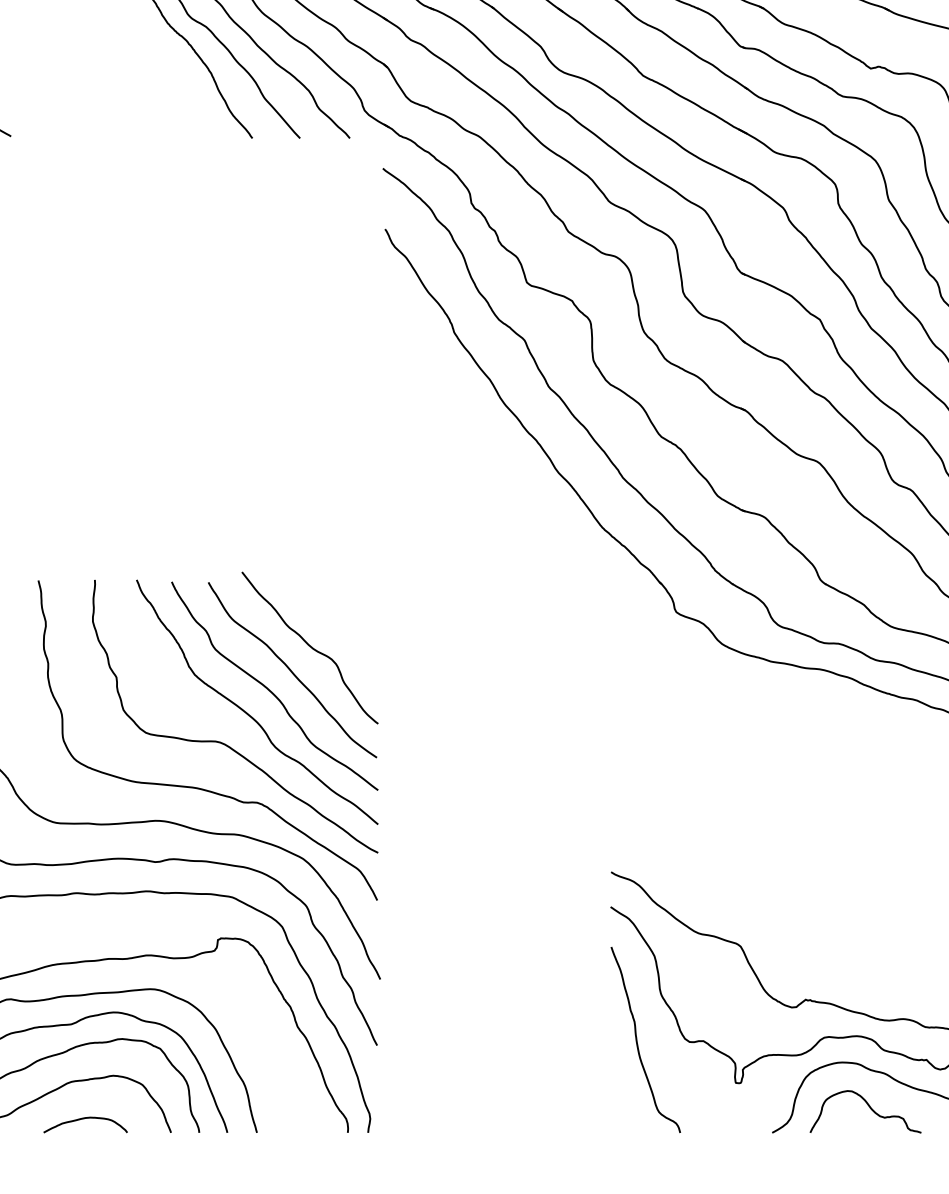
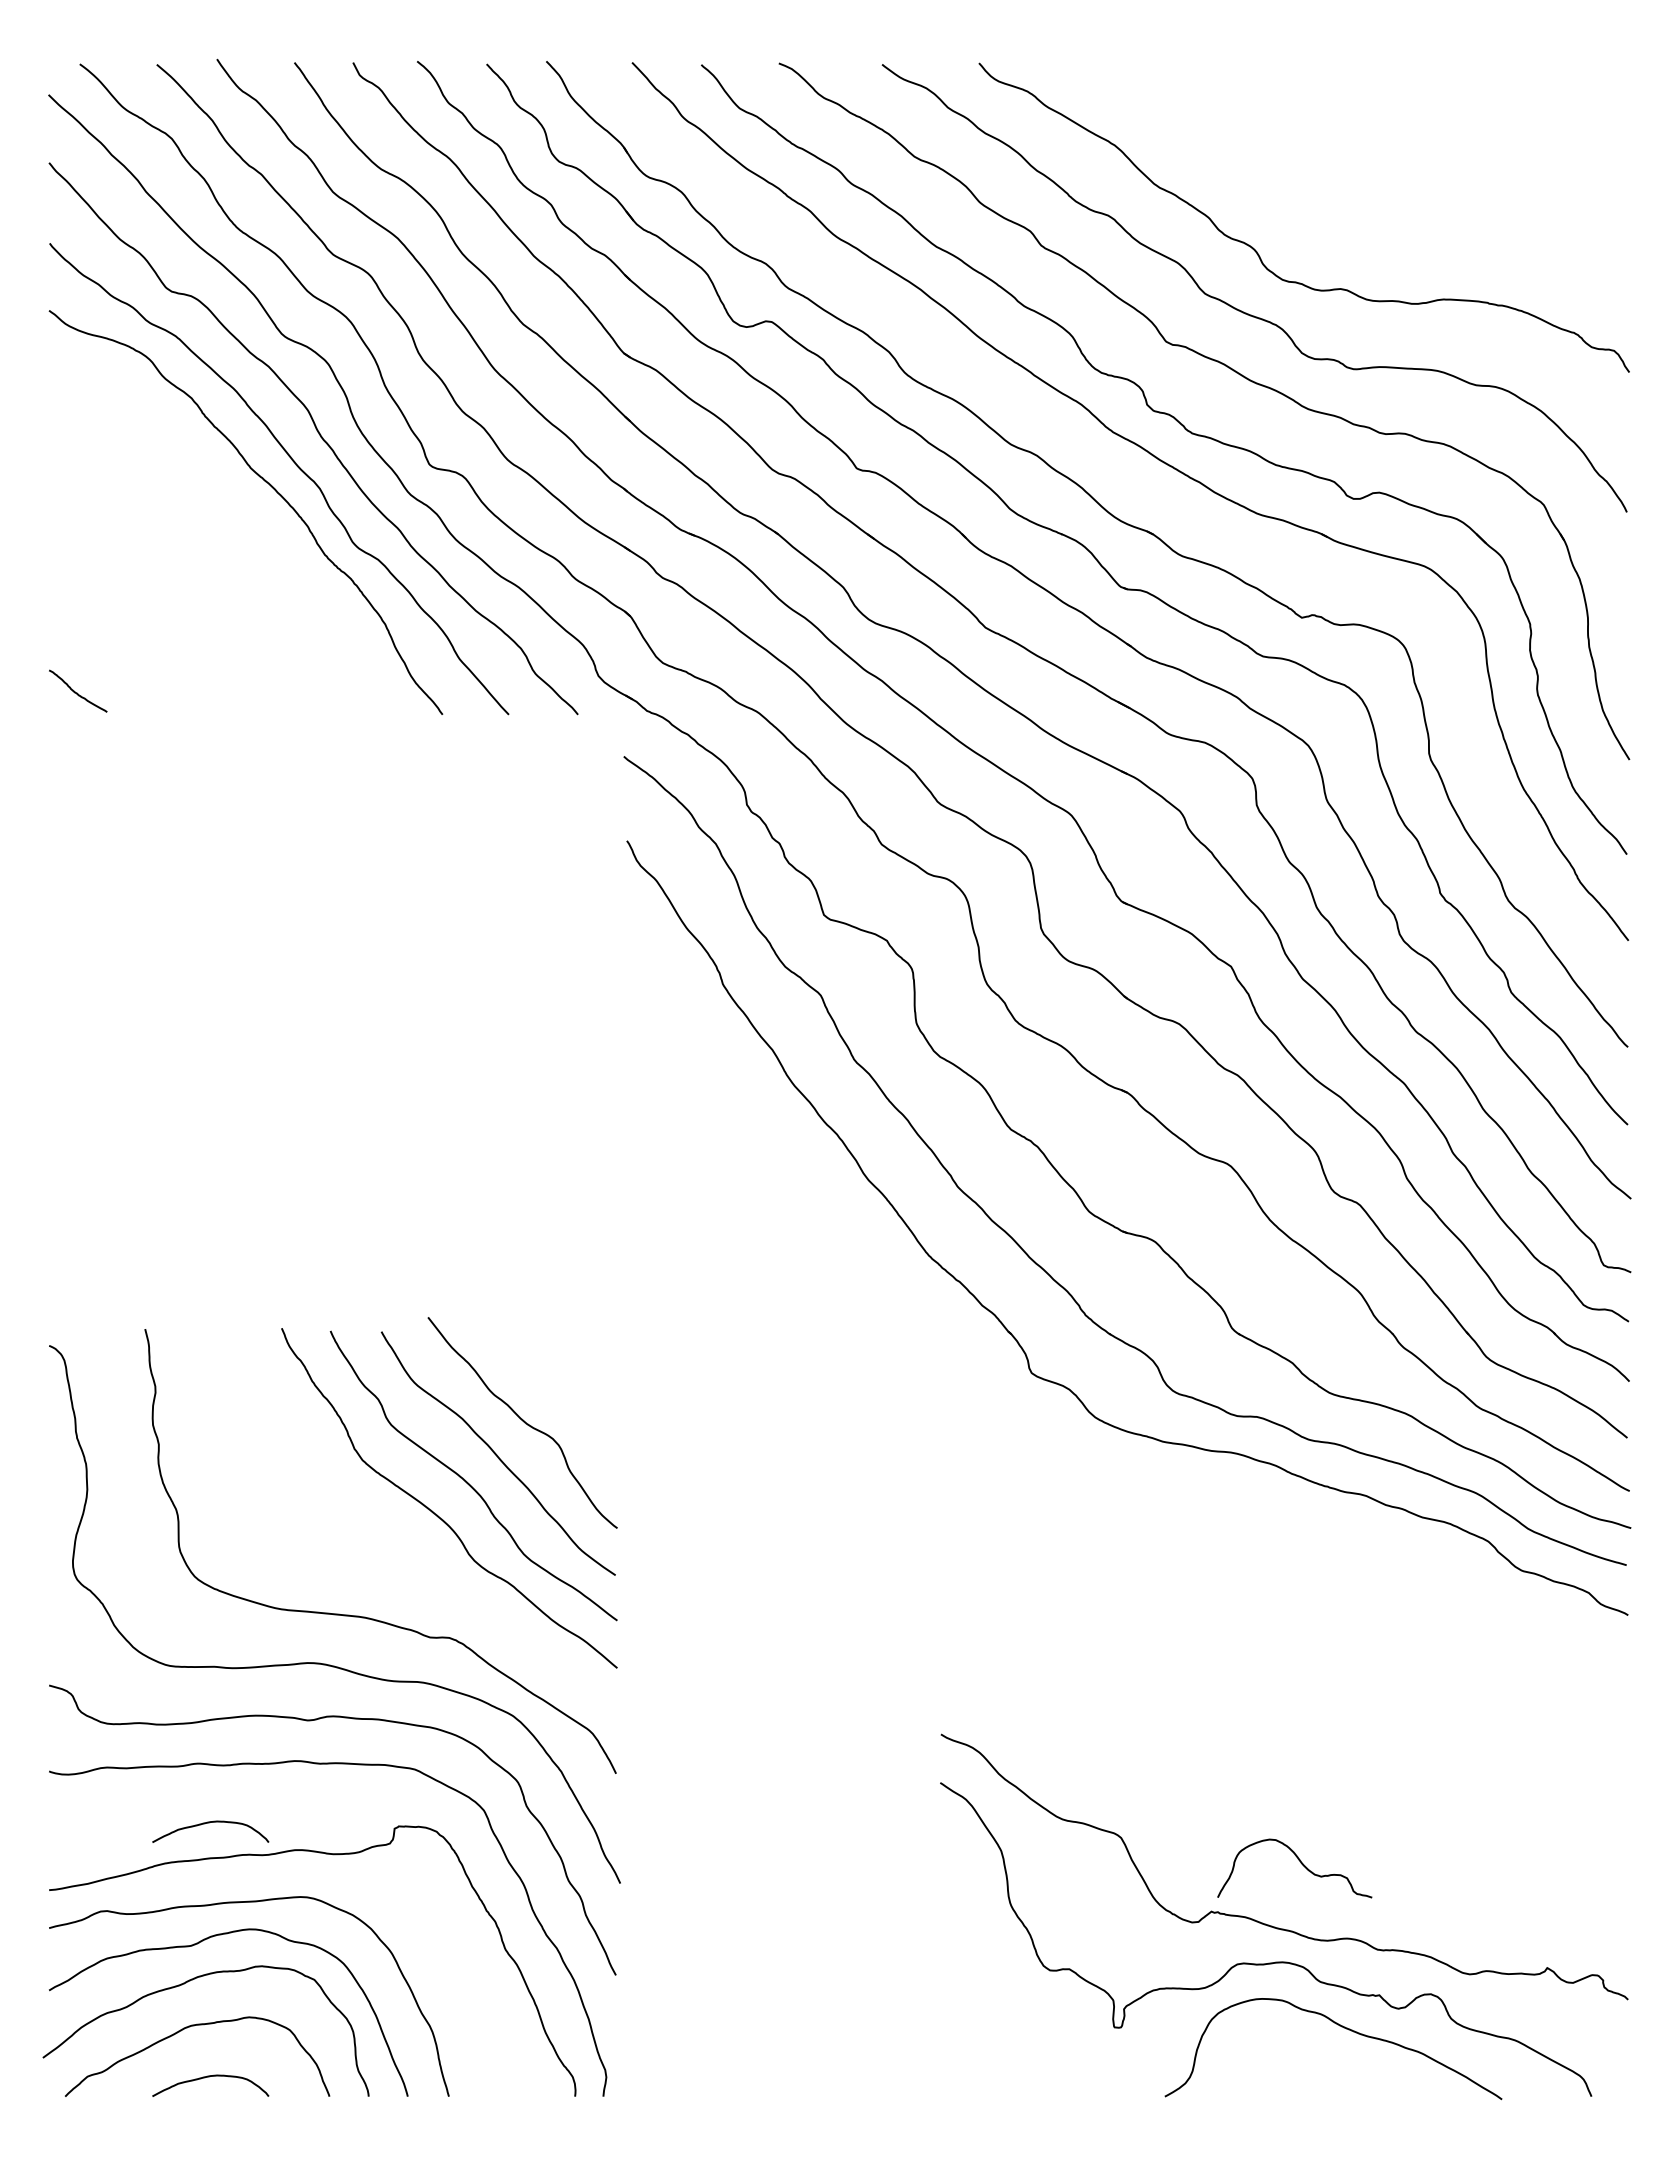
curve: (222, 742) -> (401, 1554), removed
curve: (84, 936) -> (209, 1823), added
curve: (637, 1039) -> (977, 1967), removed
curve: (869, 1108) -> (1300, 1863), moved

